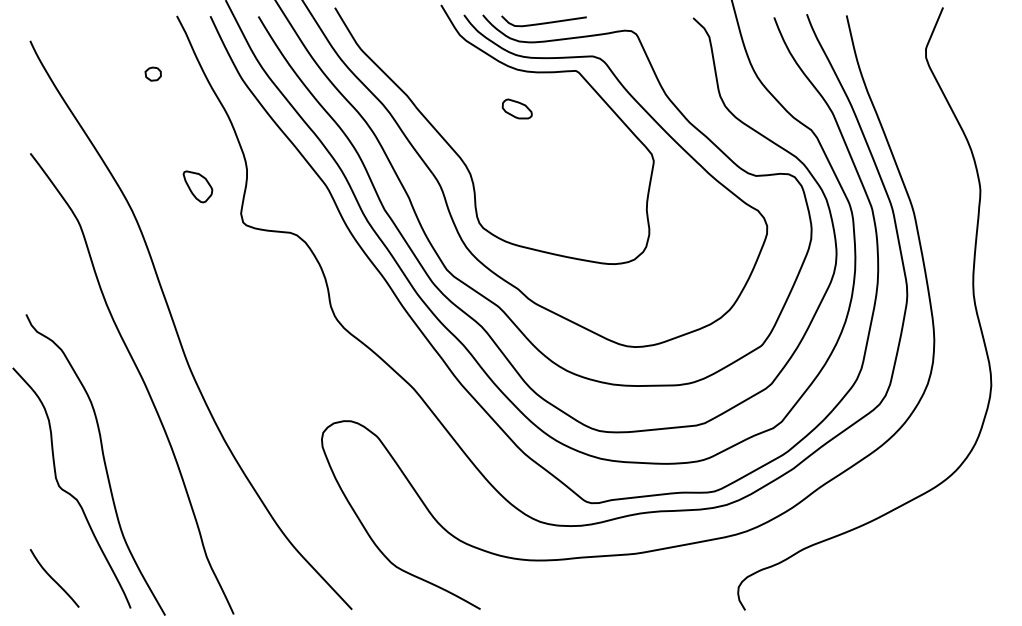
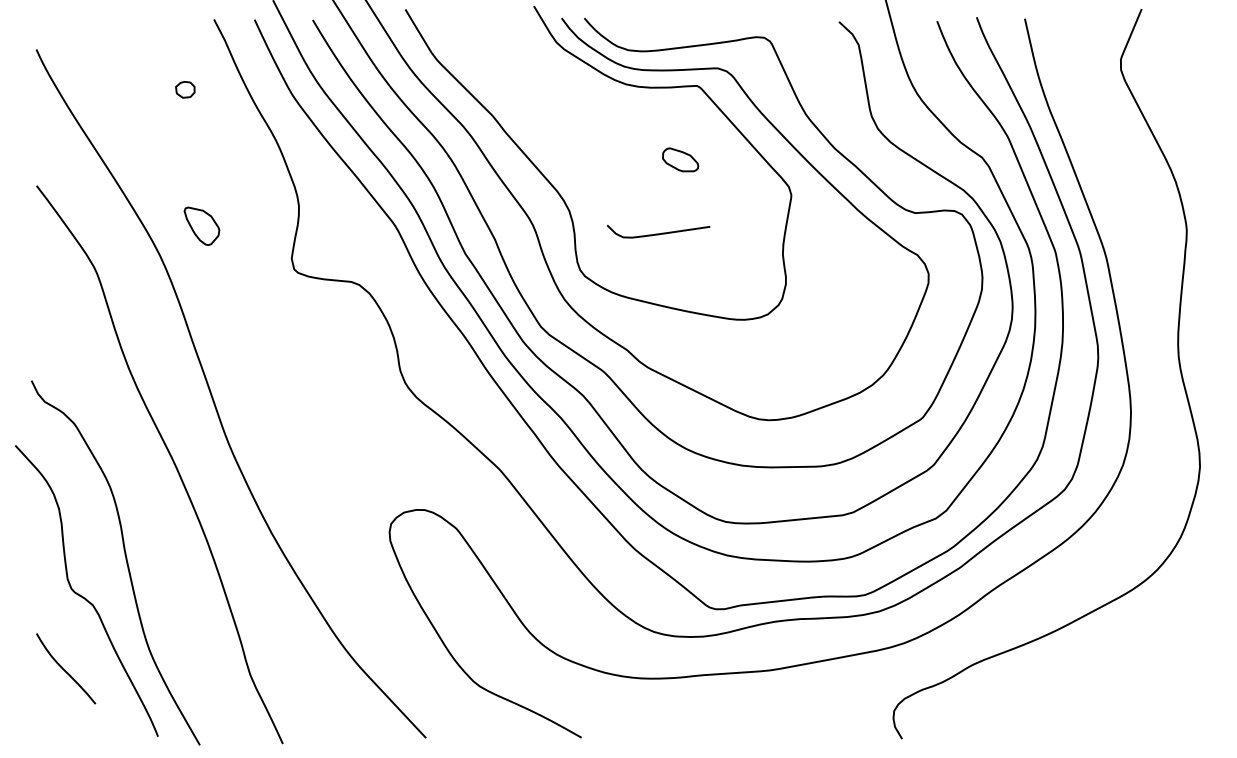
curve: (543, 22) -> (657, 233), moved
part: (516, 108) -> (679, 159), moved
part: (197, 186) -> (201, 225), moved
curve: (53, 578) -> (64, 668), moved

